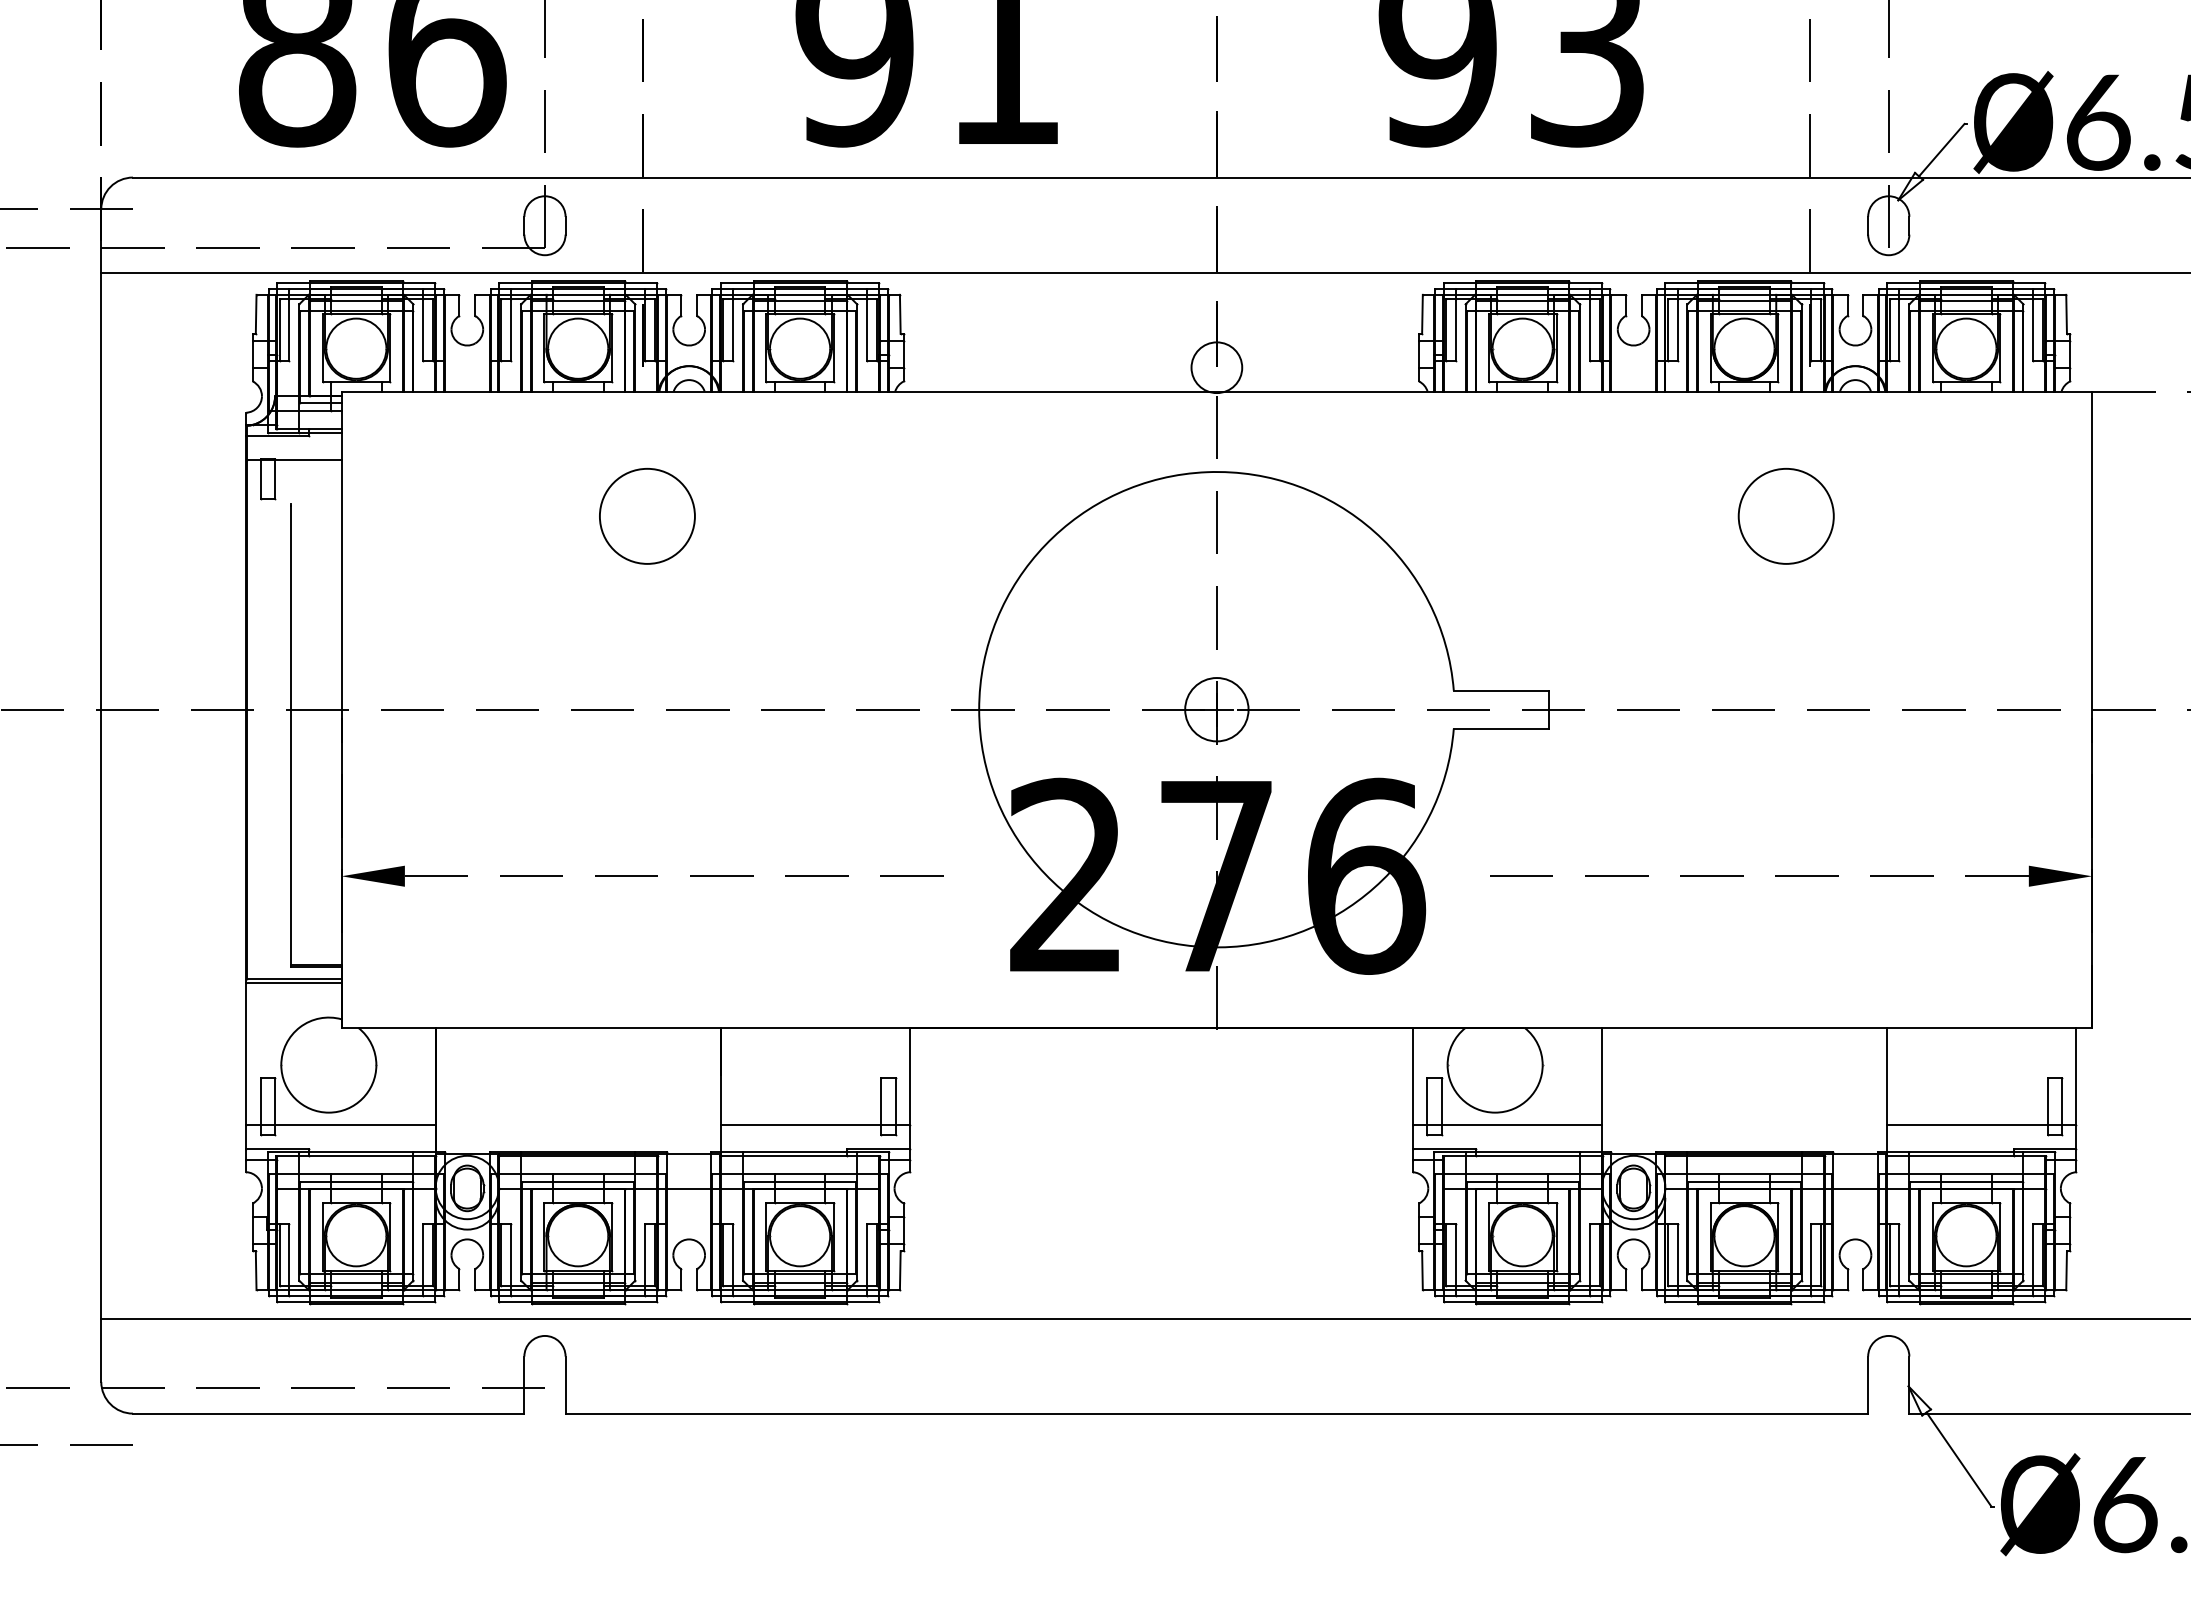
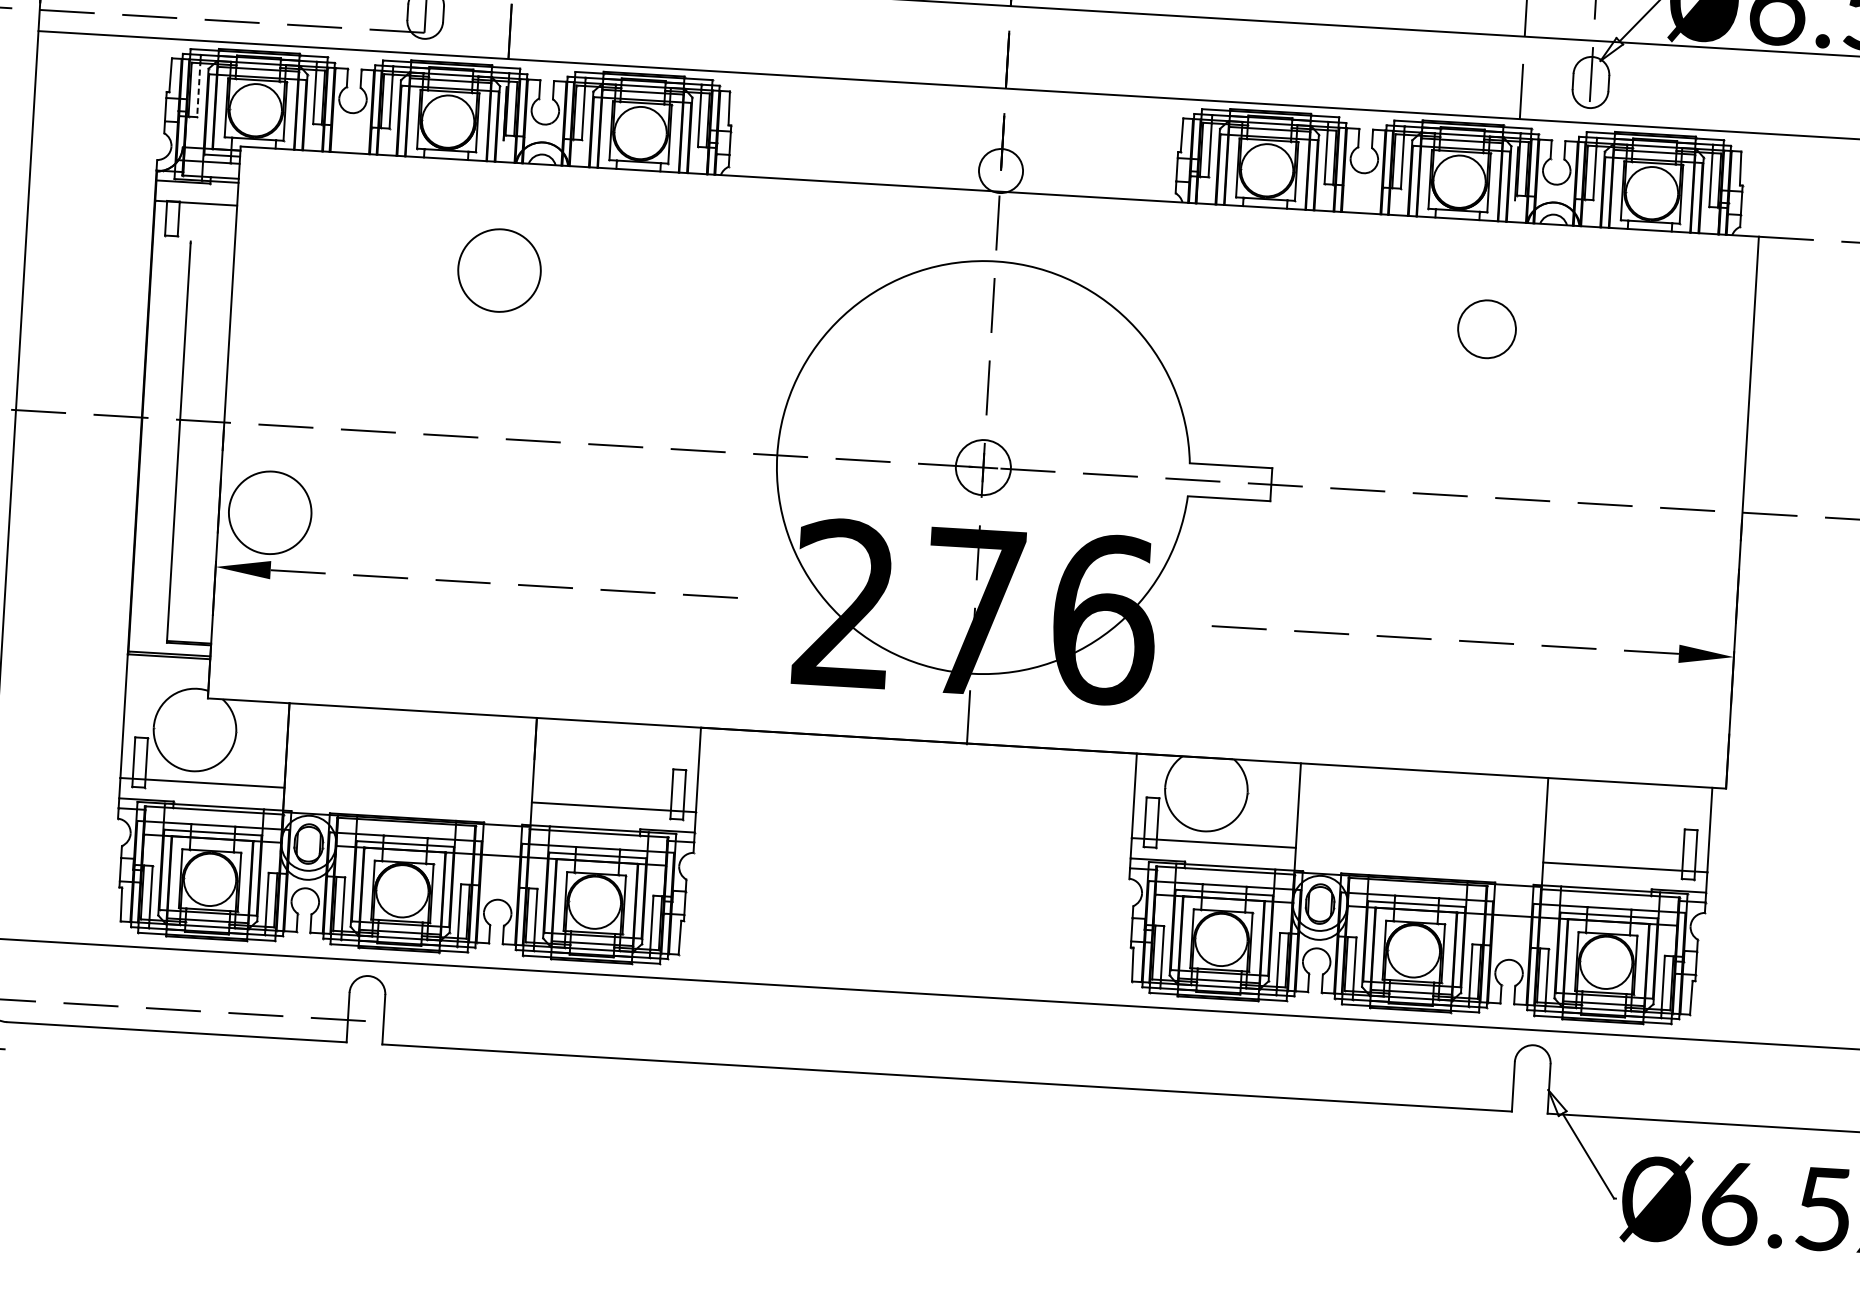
line: (289, 327) -> (198, 88), solid -> dashed
circle: (1785, 516) -> (1486, 329), size x0.7
circle: (400, 809) -> (270, 512), added

